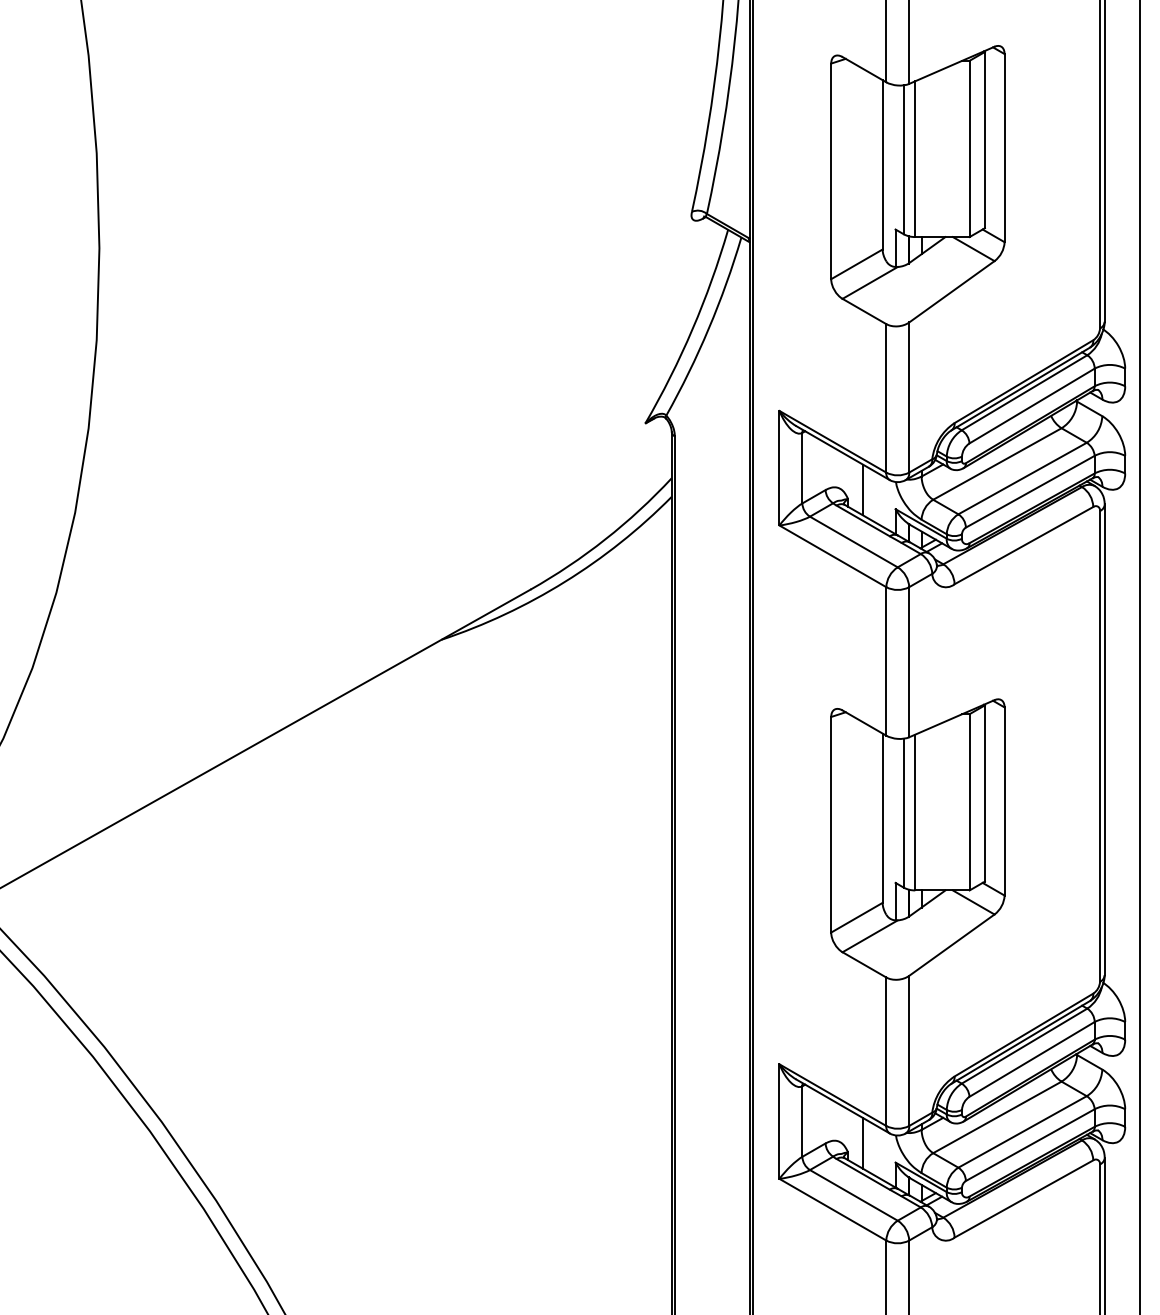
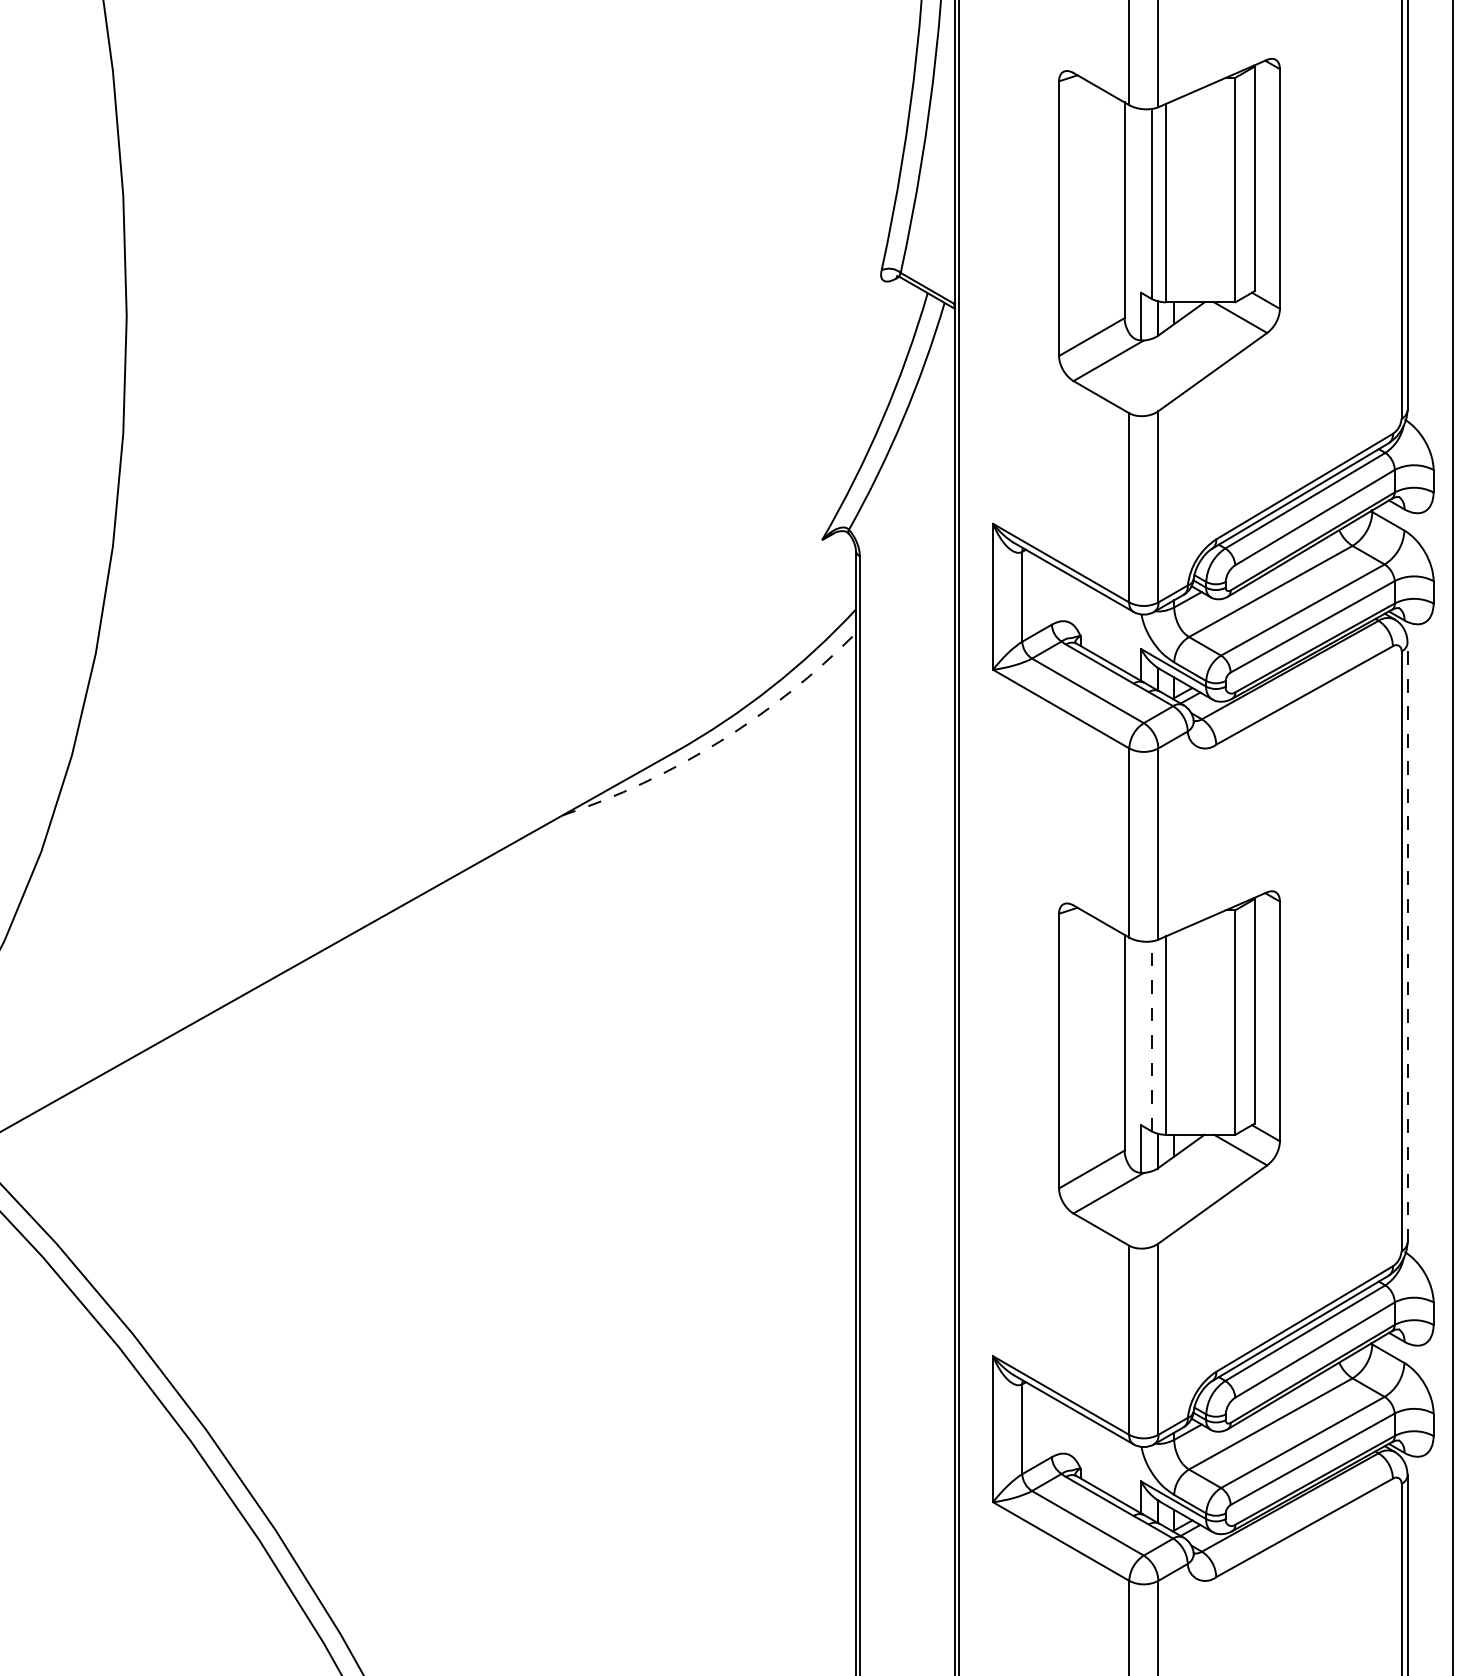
line: (862, 489) -> (1099, 624), removed
arc: (564, 581) -> (719, 741), solid -> dashed
line: (1104, 739) -> (1407, 942), solid -> dashed
line: (903, 813) -> (1151, 1036), solid -> dashed
line: (862, 1142) -> (1099, 1456), removed

